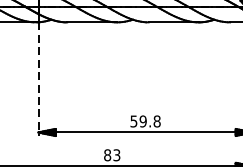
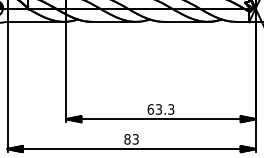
line: (38, 79) -> (66, 72), dashed -> solid
text: (144, 121) -> (160, 109), 59.8 -> 63.3

